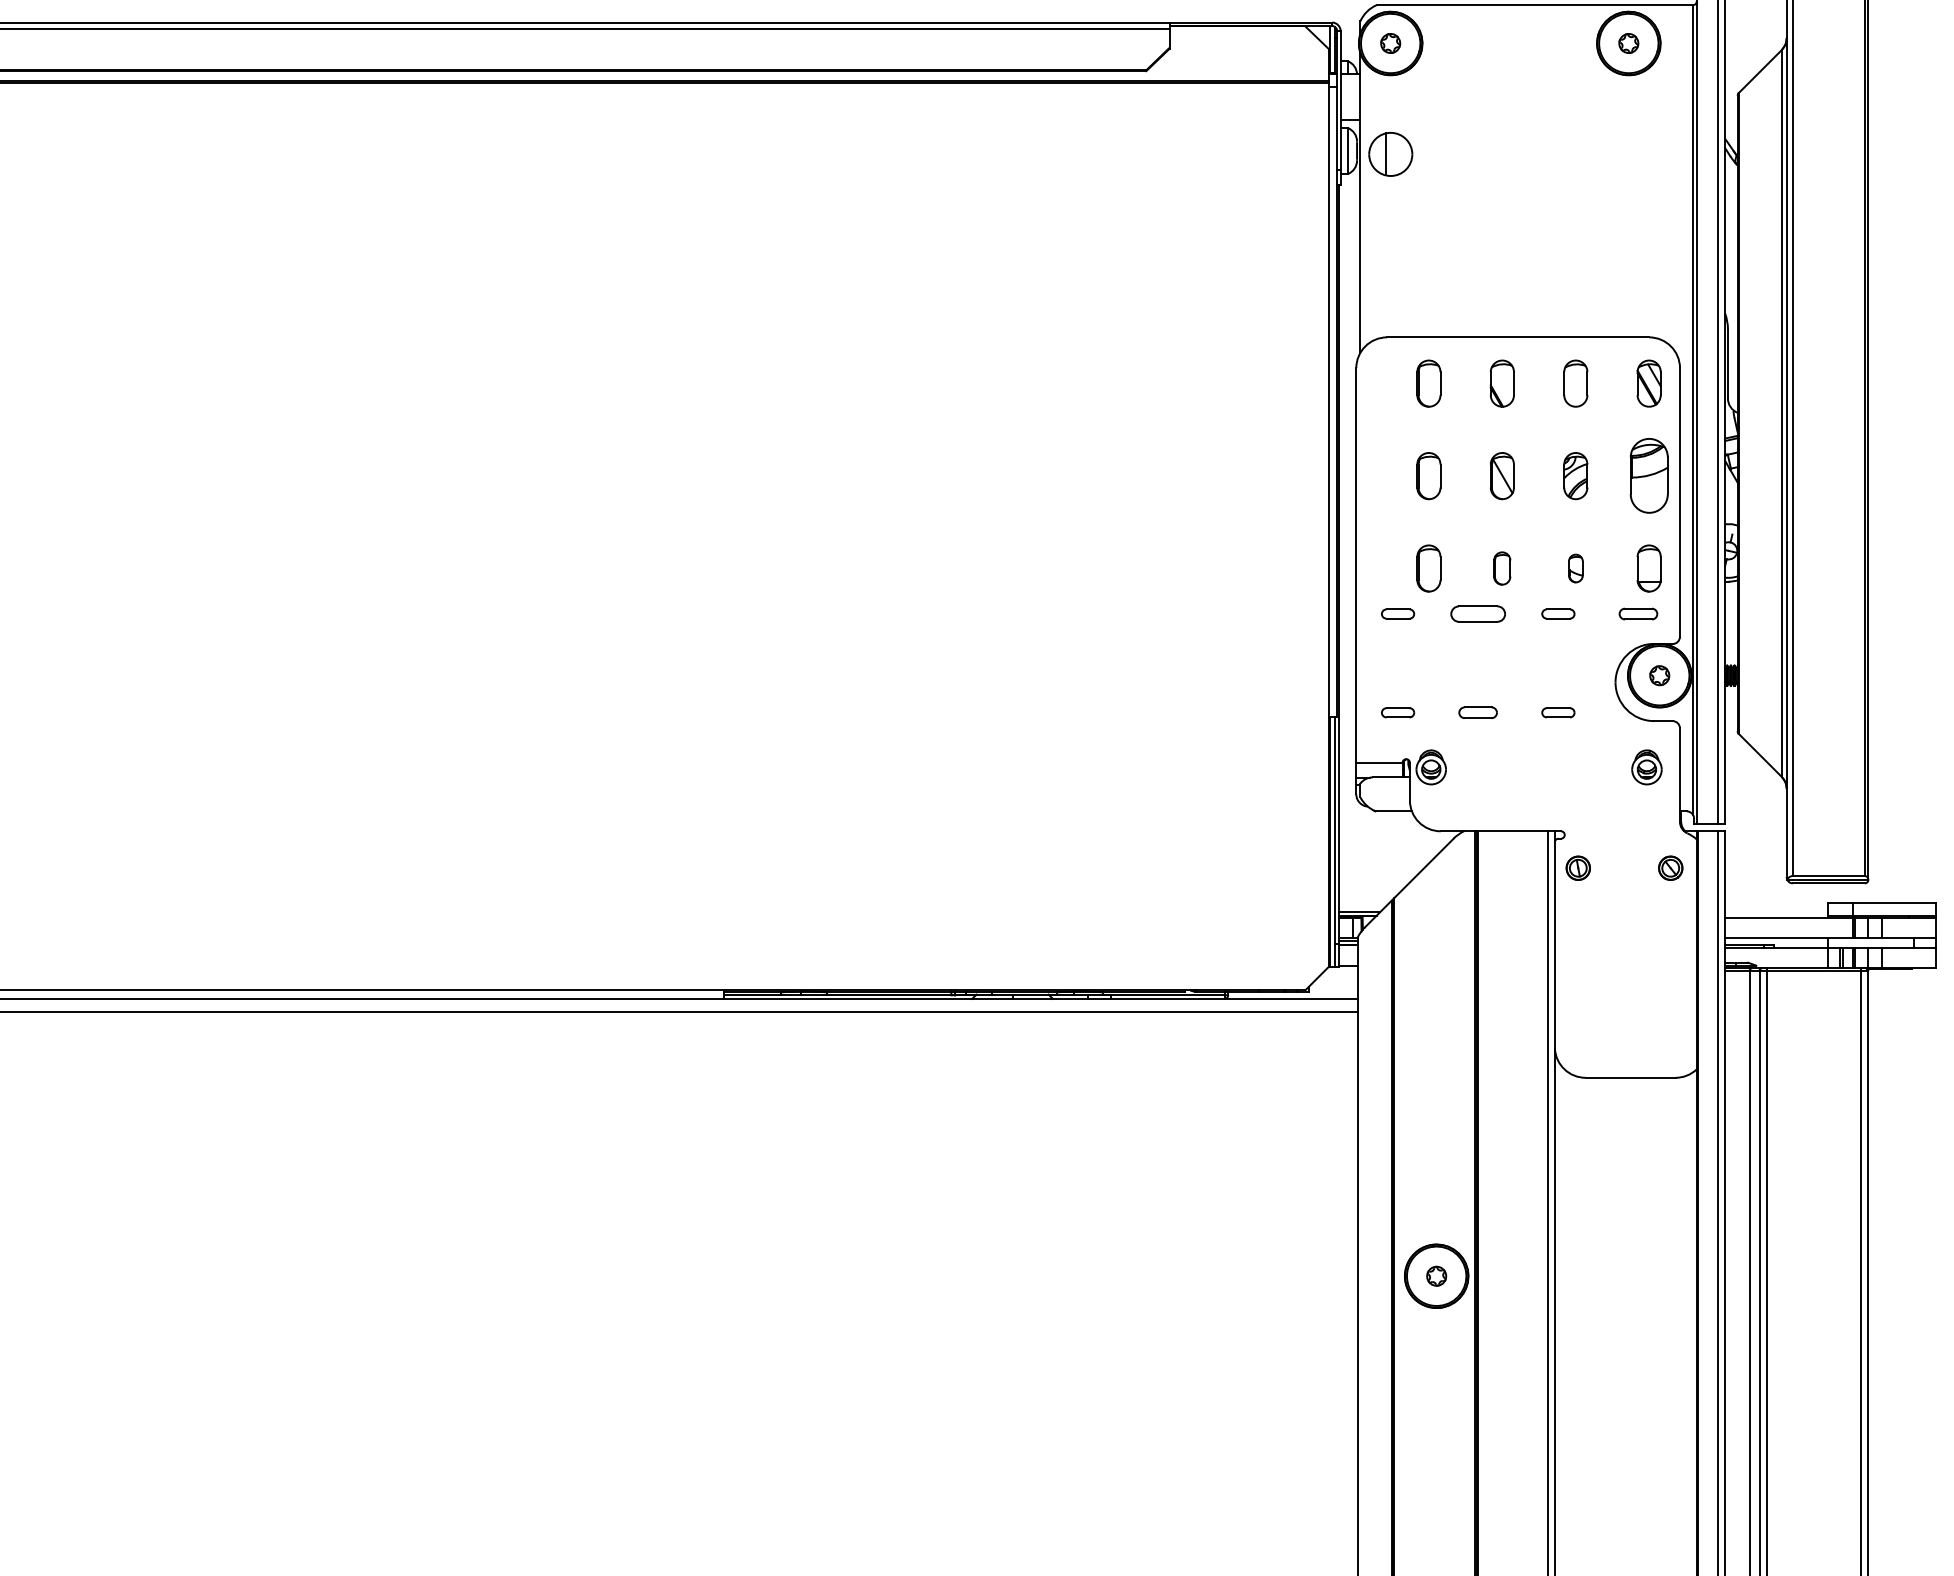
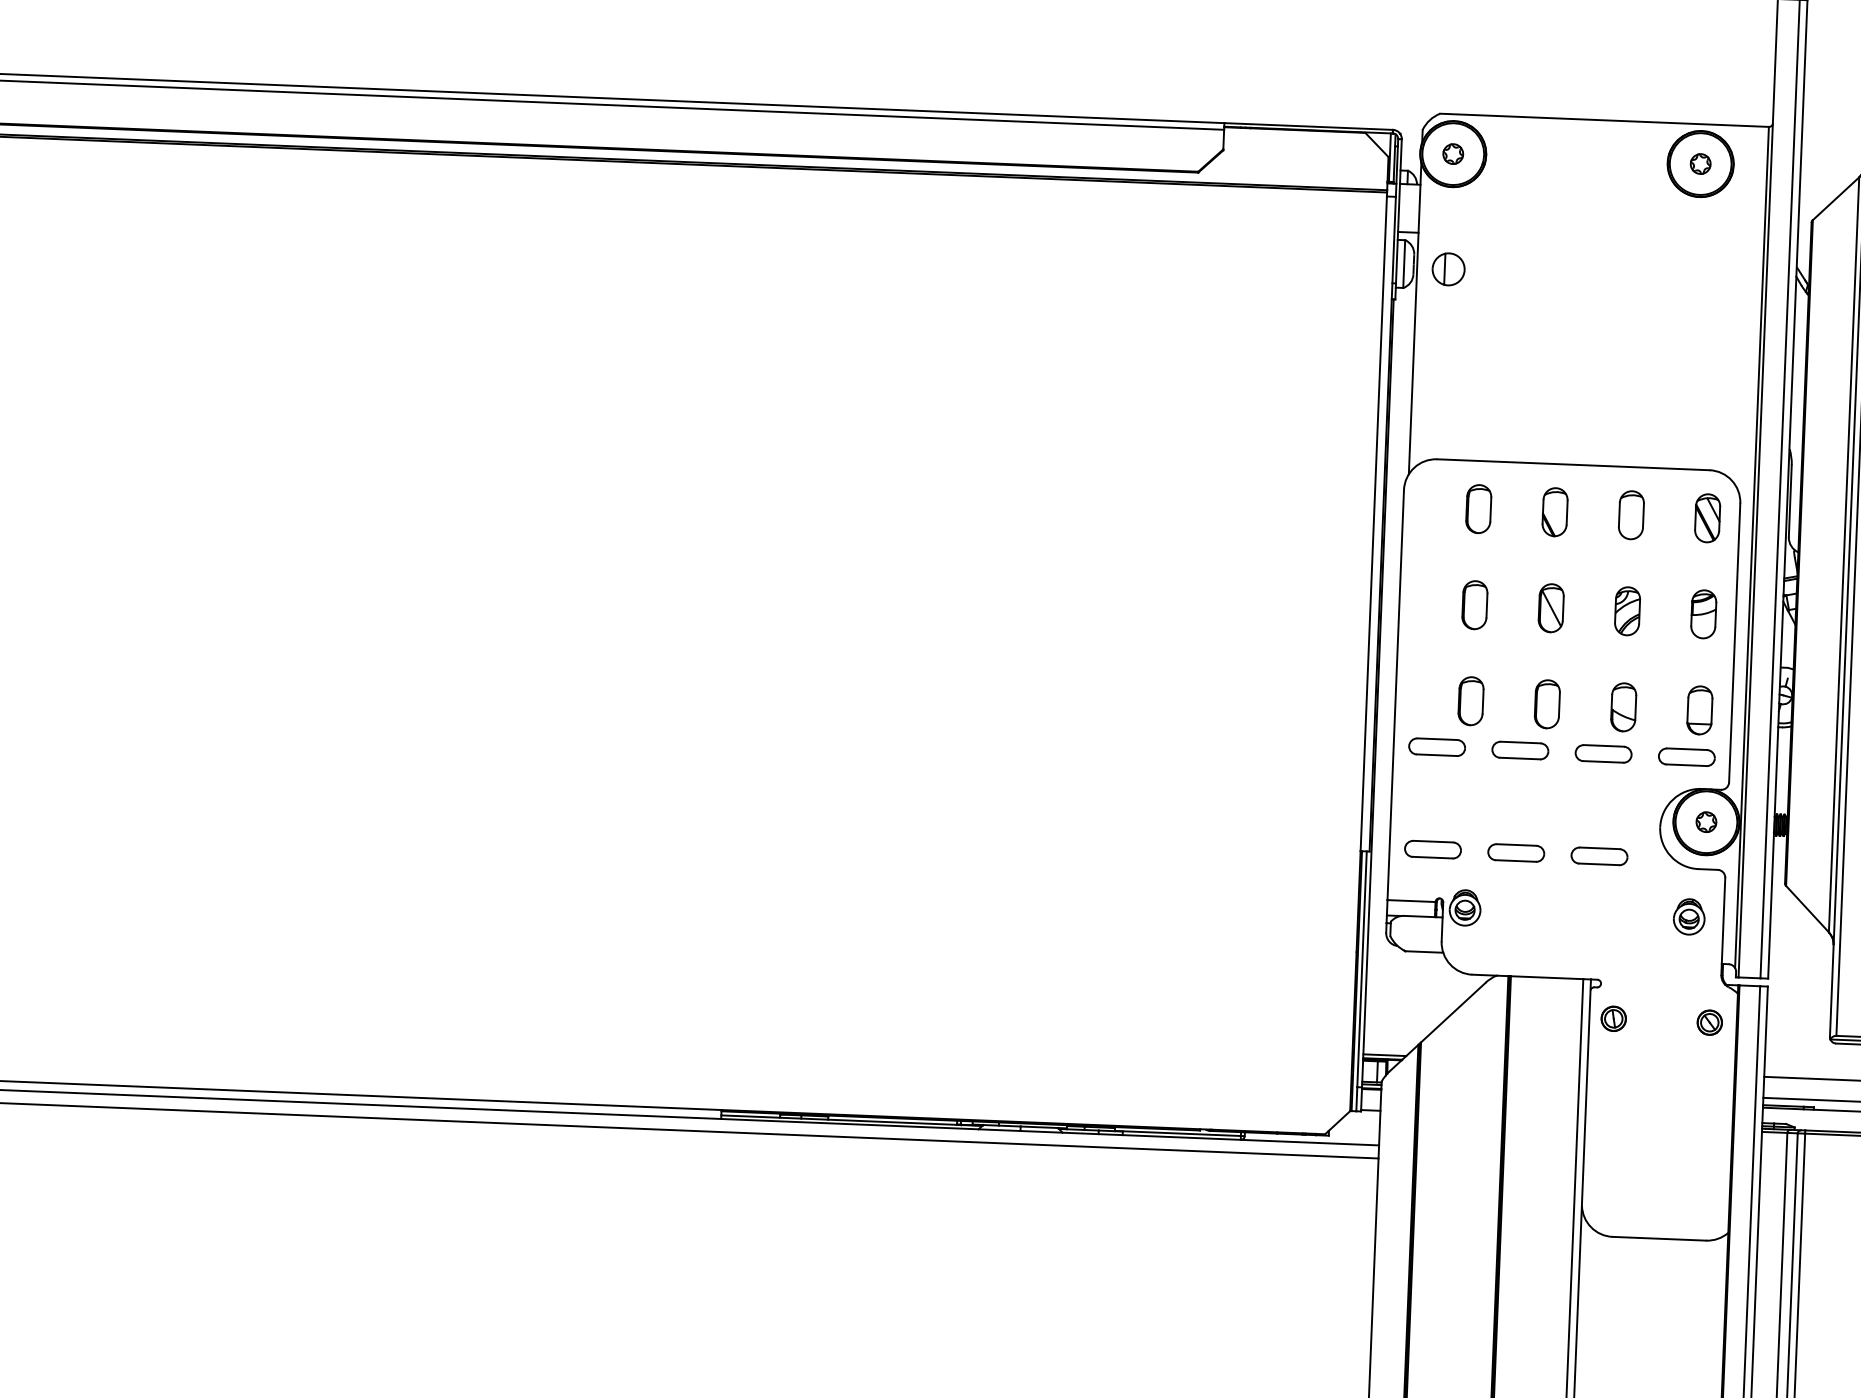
part: (1390, 154) -> (1448, 269), size x0.71
part: (1648, 476) -> (1703, 614), size x0.62
part: (1501, 568) -> (1546, 704), size x1.43
part: (1575, 568) -> (1623, 707), size x1.67
part: (1397, 613) -> (1436, 746), size x1.67
part: (1558, 613) -> (1603, 753), size x1.67
part: (1638, 613) -> (1686, 756), size x1.43
part: (1397, 712) -> (1432, 849), size x1.67
part: (1477, 712) -> (1515, 852), size x1.43
part: (1558, 712) -> (1599, 856), size x1.67

